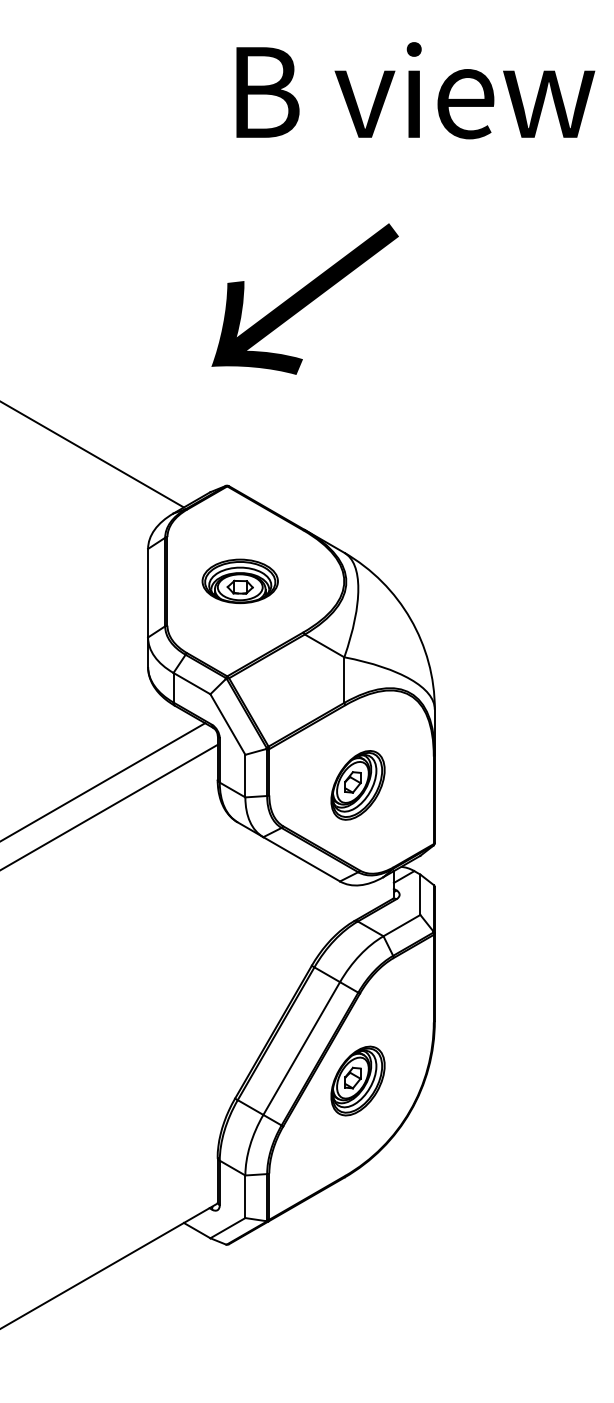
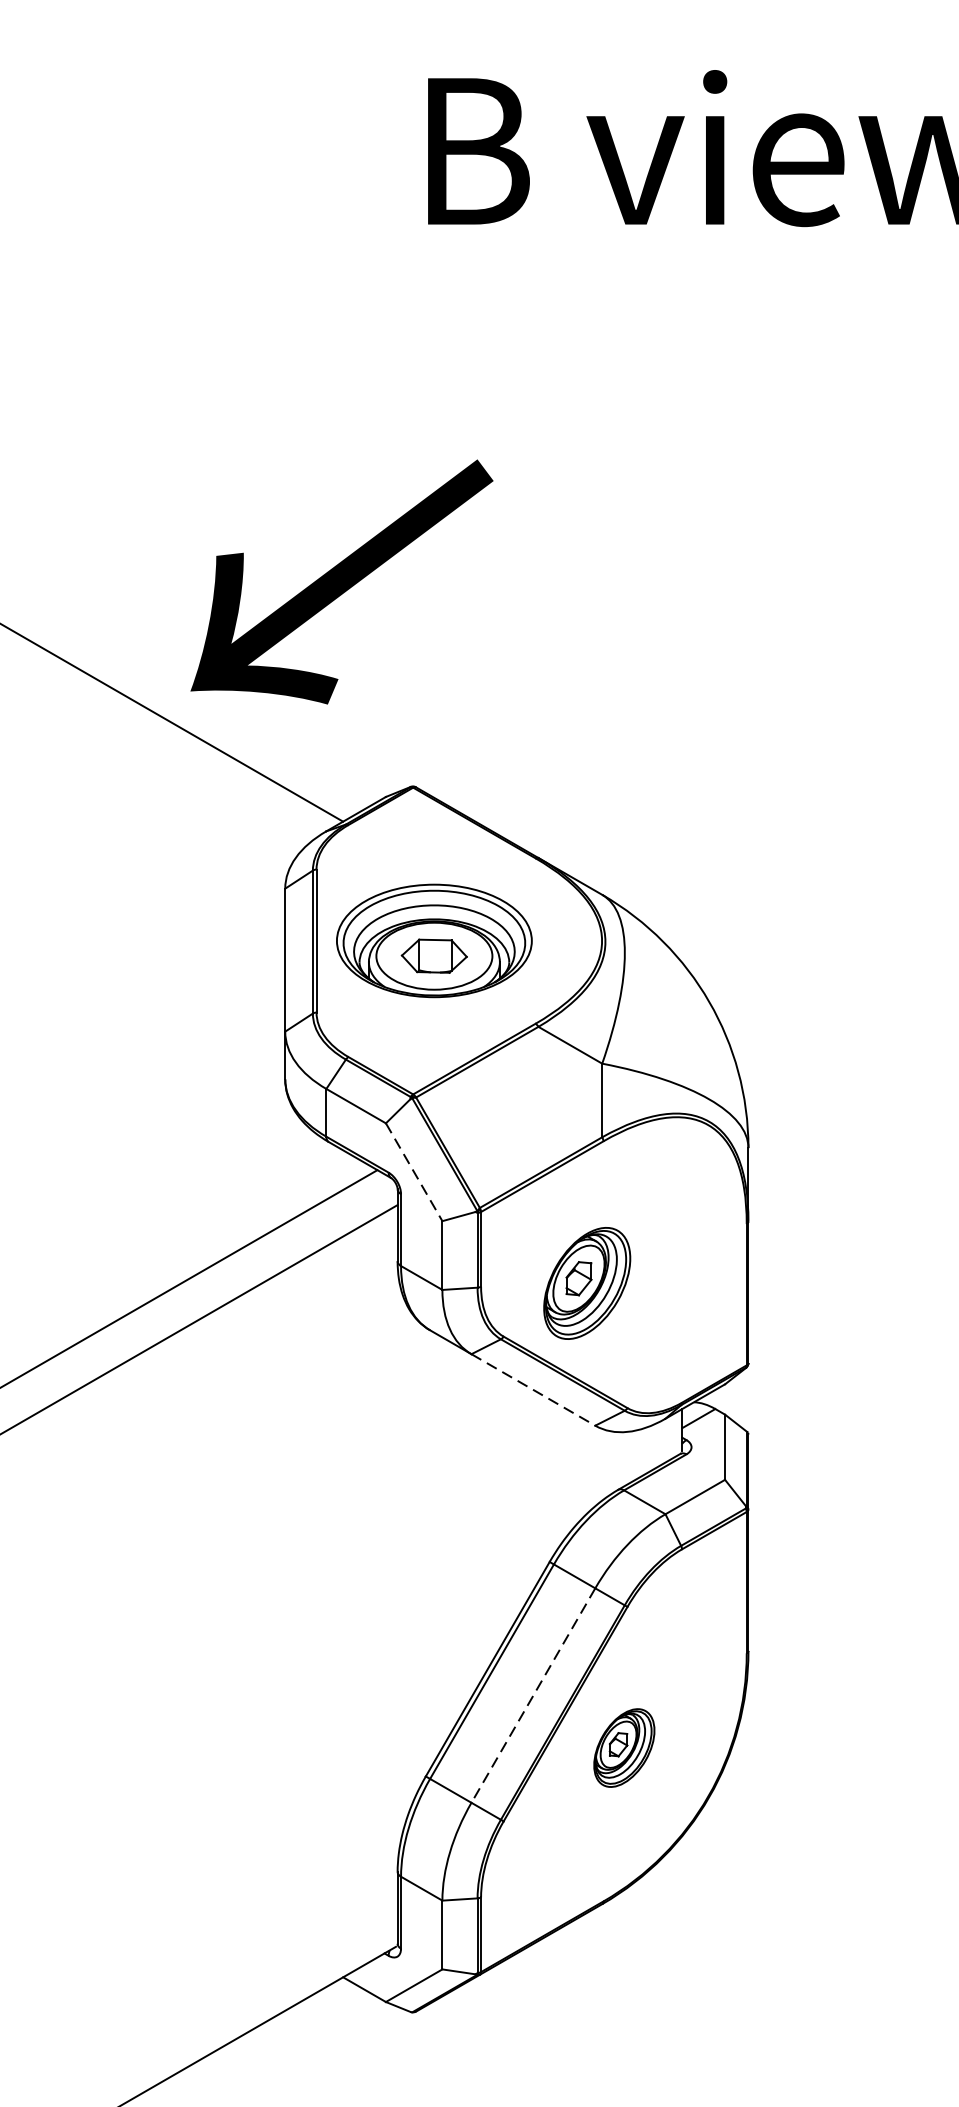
text: (304, 298) -> (340, 581), moved
part: (239, 581) -> (432, 941), size x1.6
line: (227, 724) -> (413, 1172), solid -> dashed
part: (357, 785) -> (586, 1283), moved
line: (302, 859) -> (534, 1390), solid -> dashed
line: (301, 1048) -> (533, 1695), solid -> dashed
part: (357, 1080) -> (623, 1747), size x0.7

